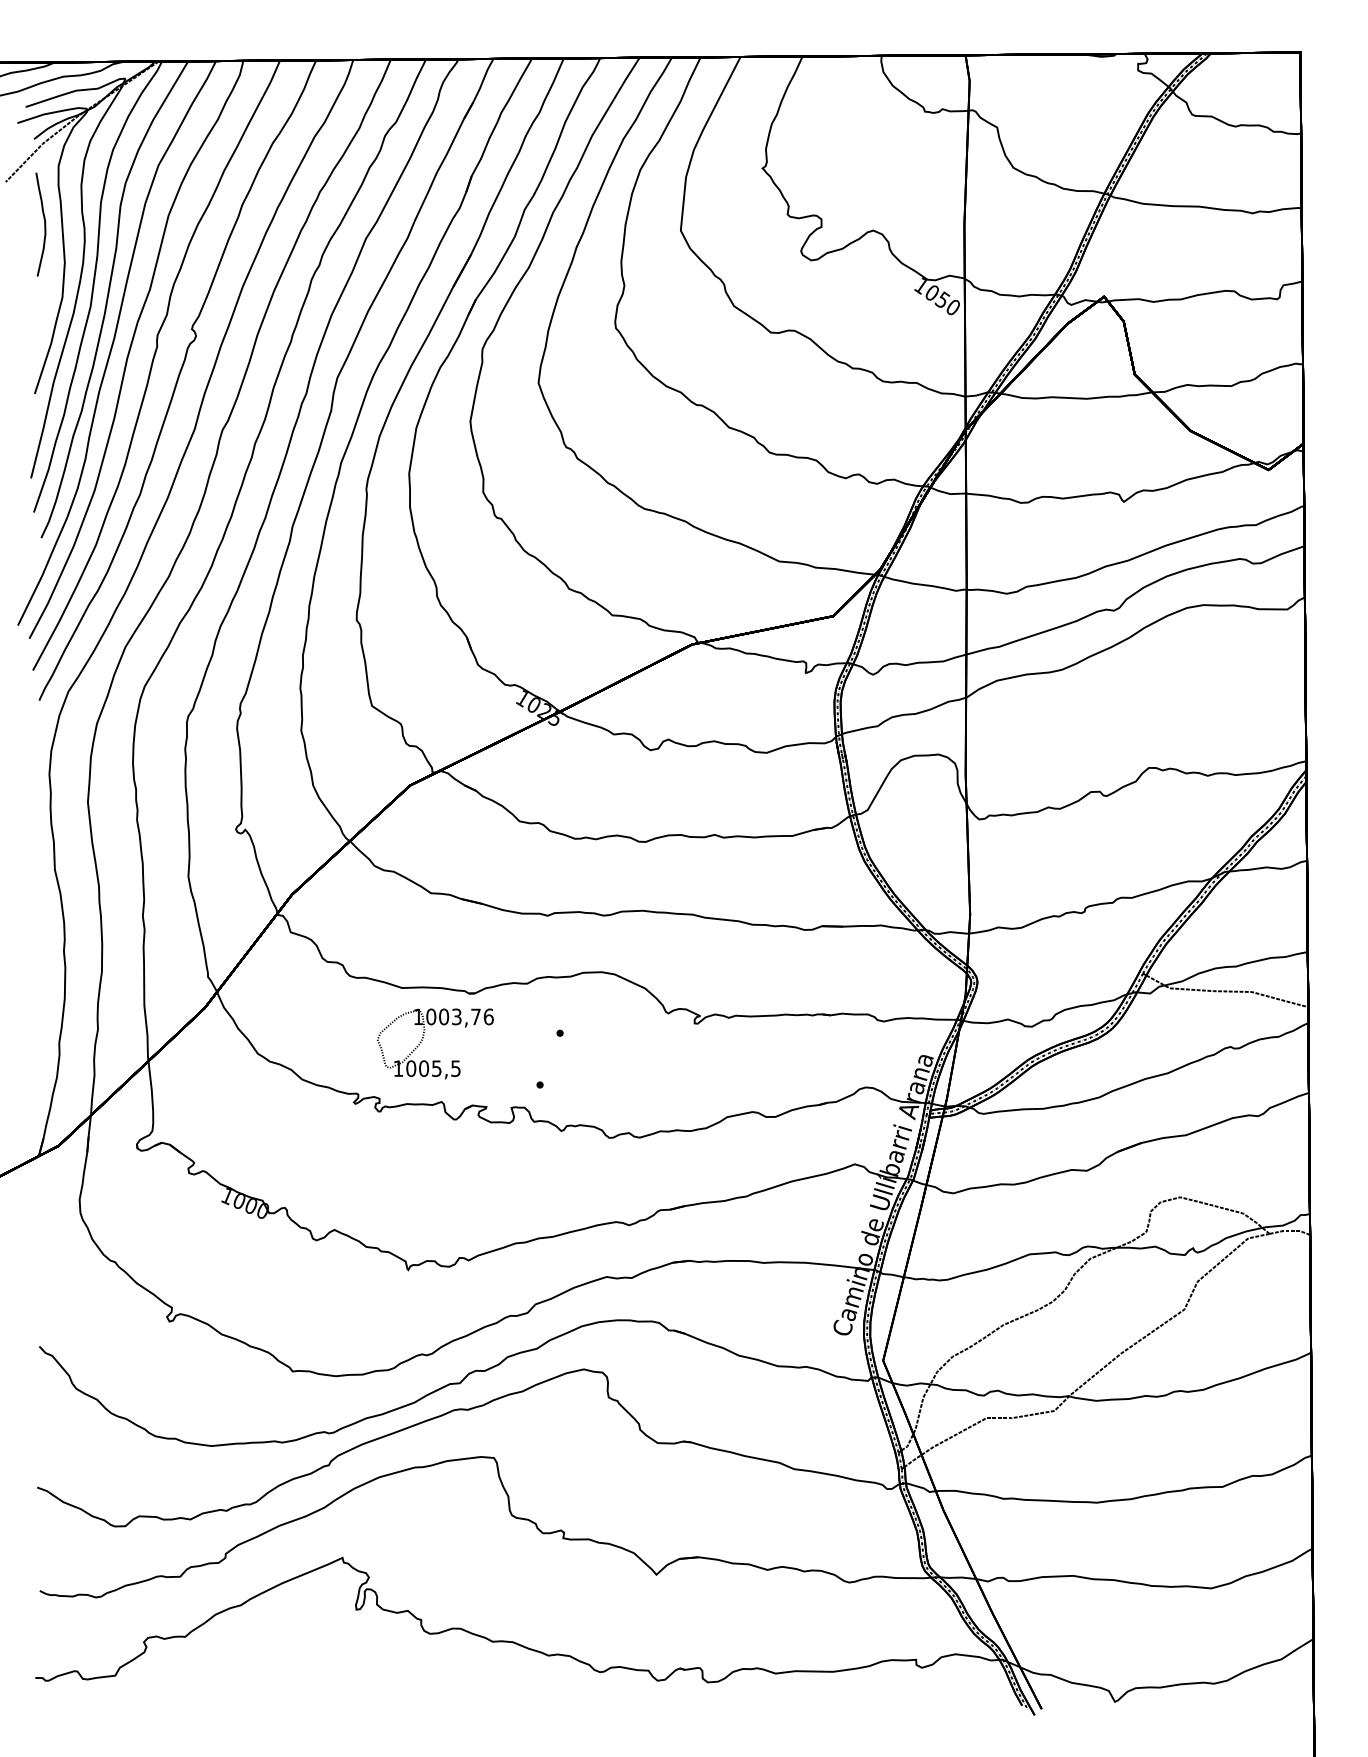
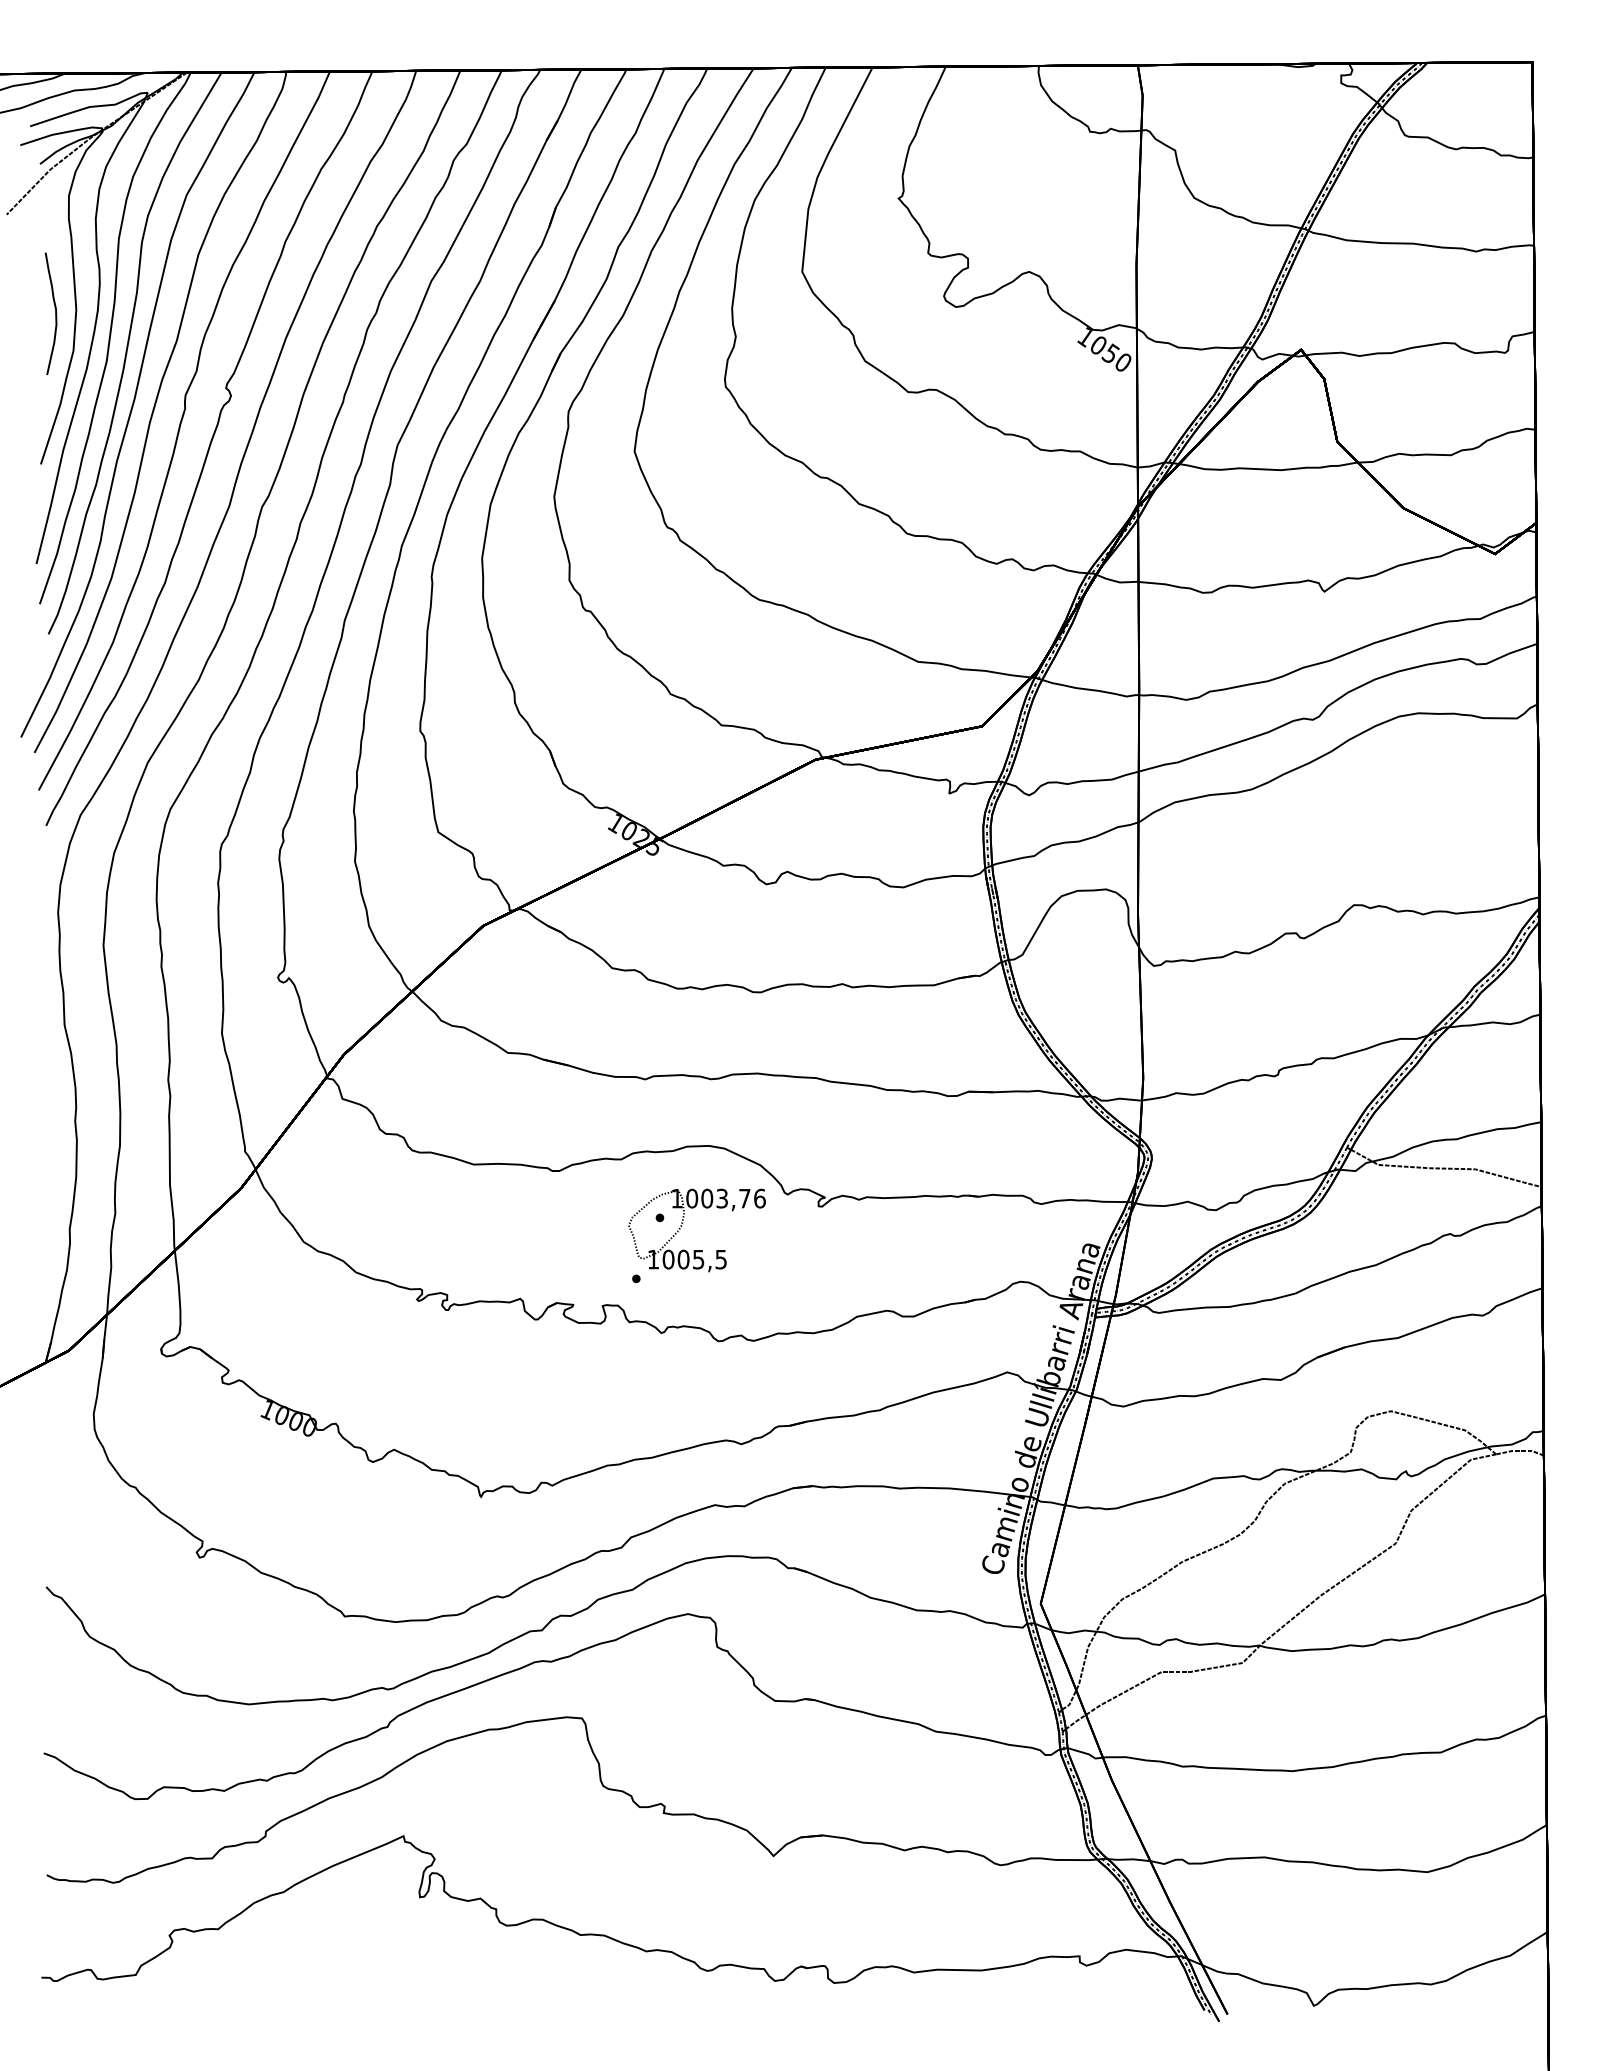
curve: (44, 224) -> (55, 313), moved
part: (423, 1040) -> (682, 1226), moved

